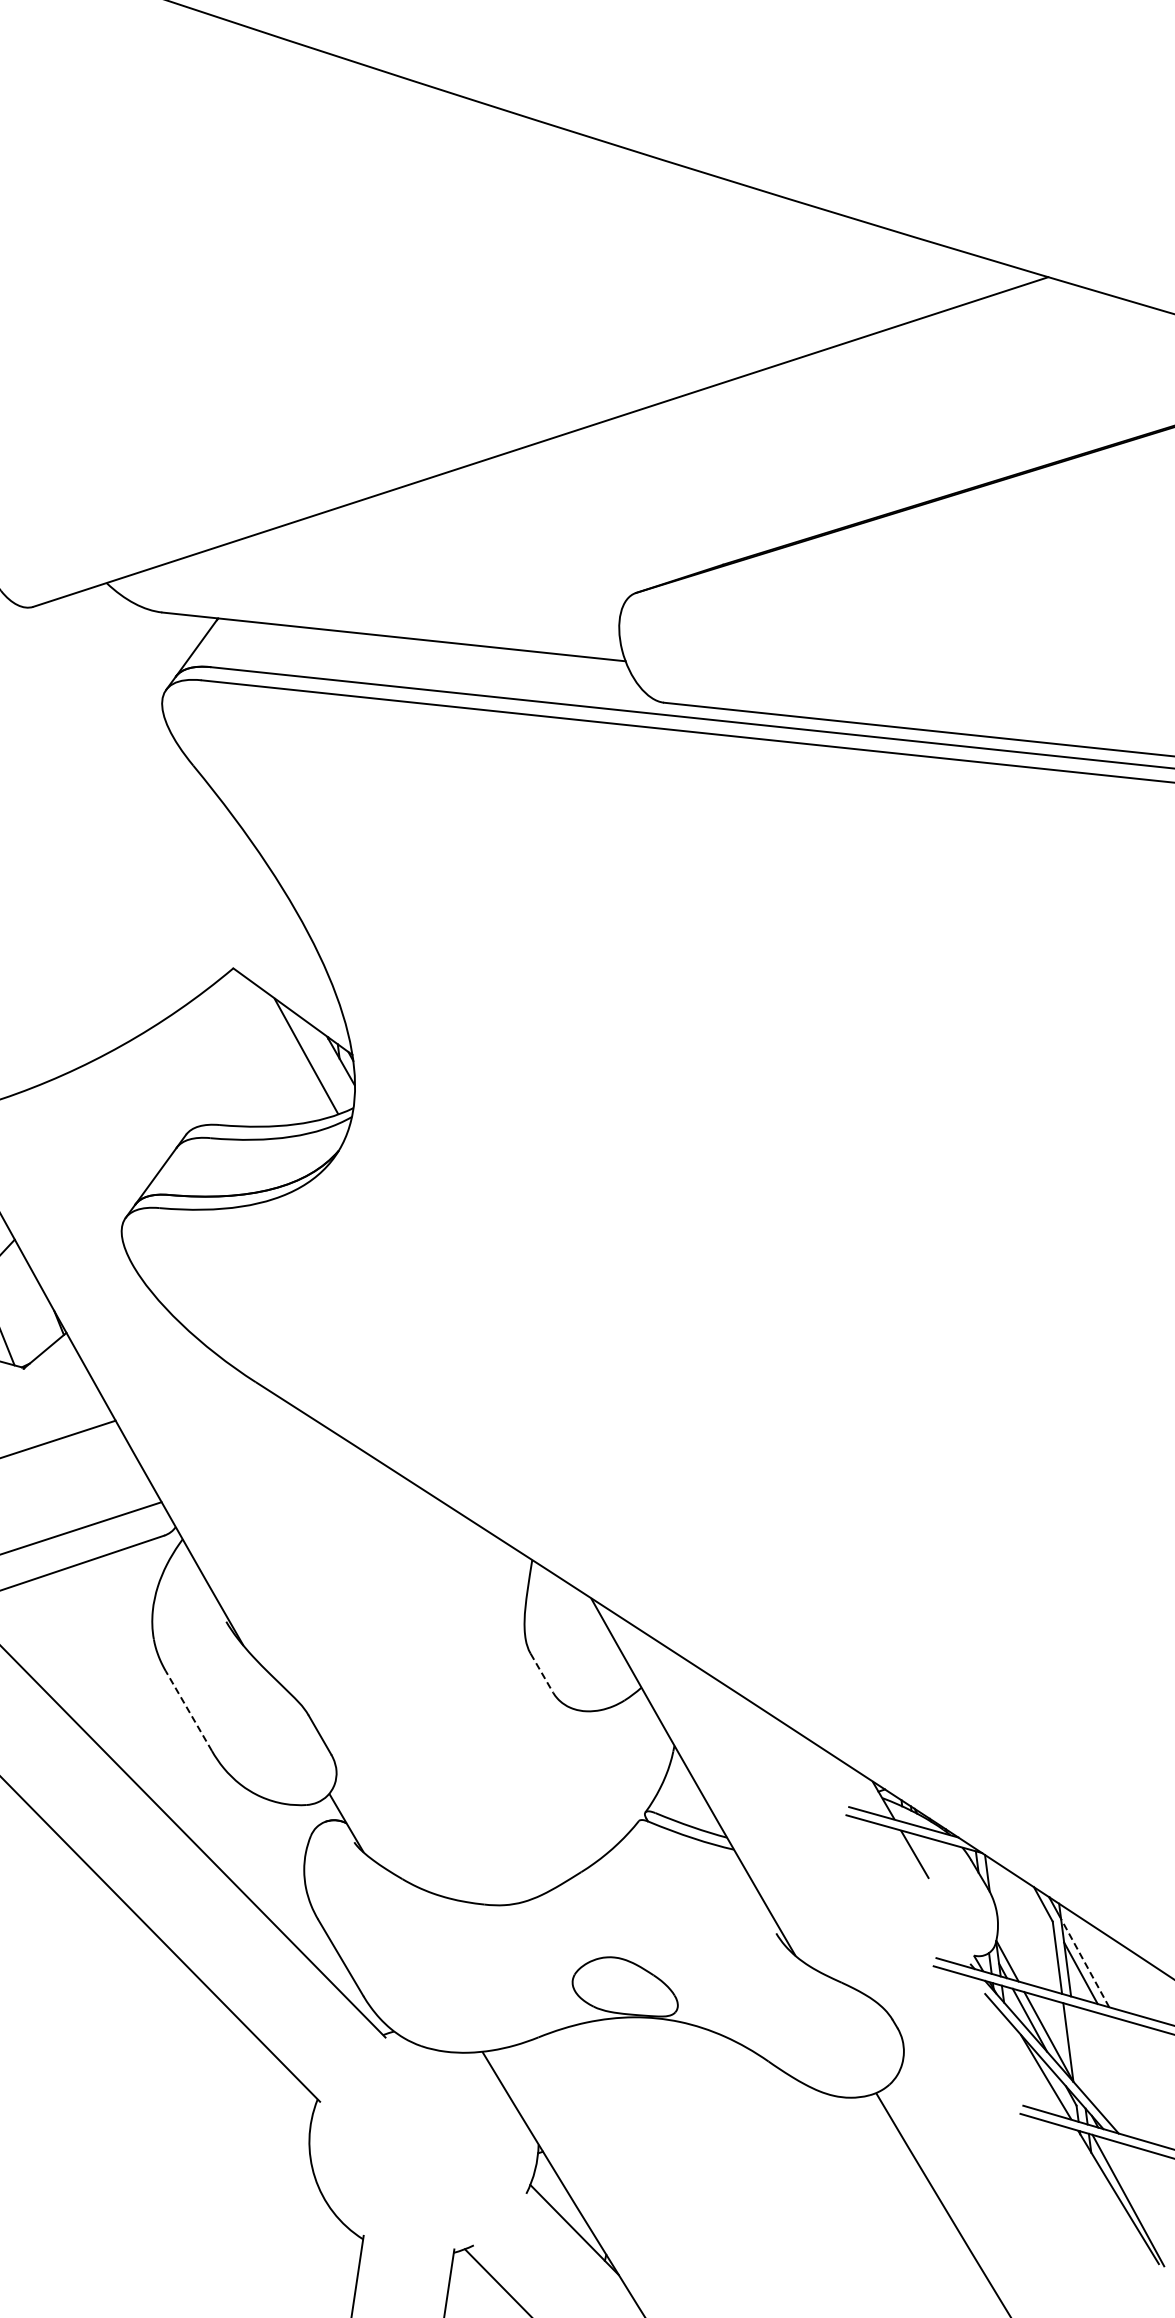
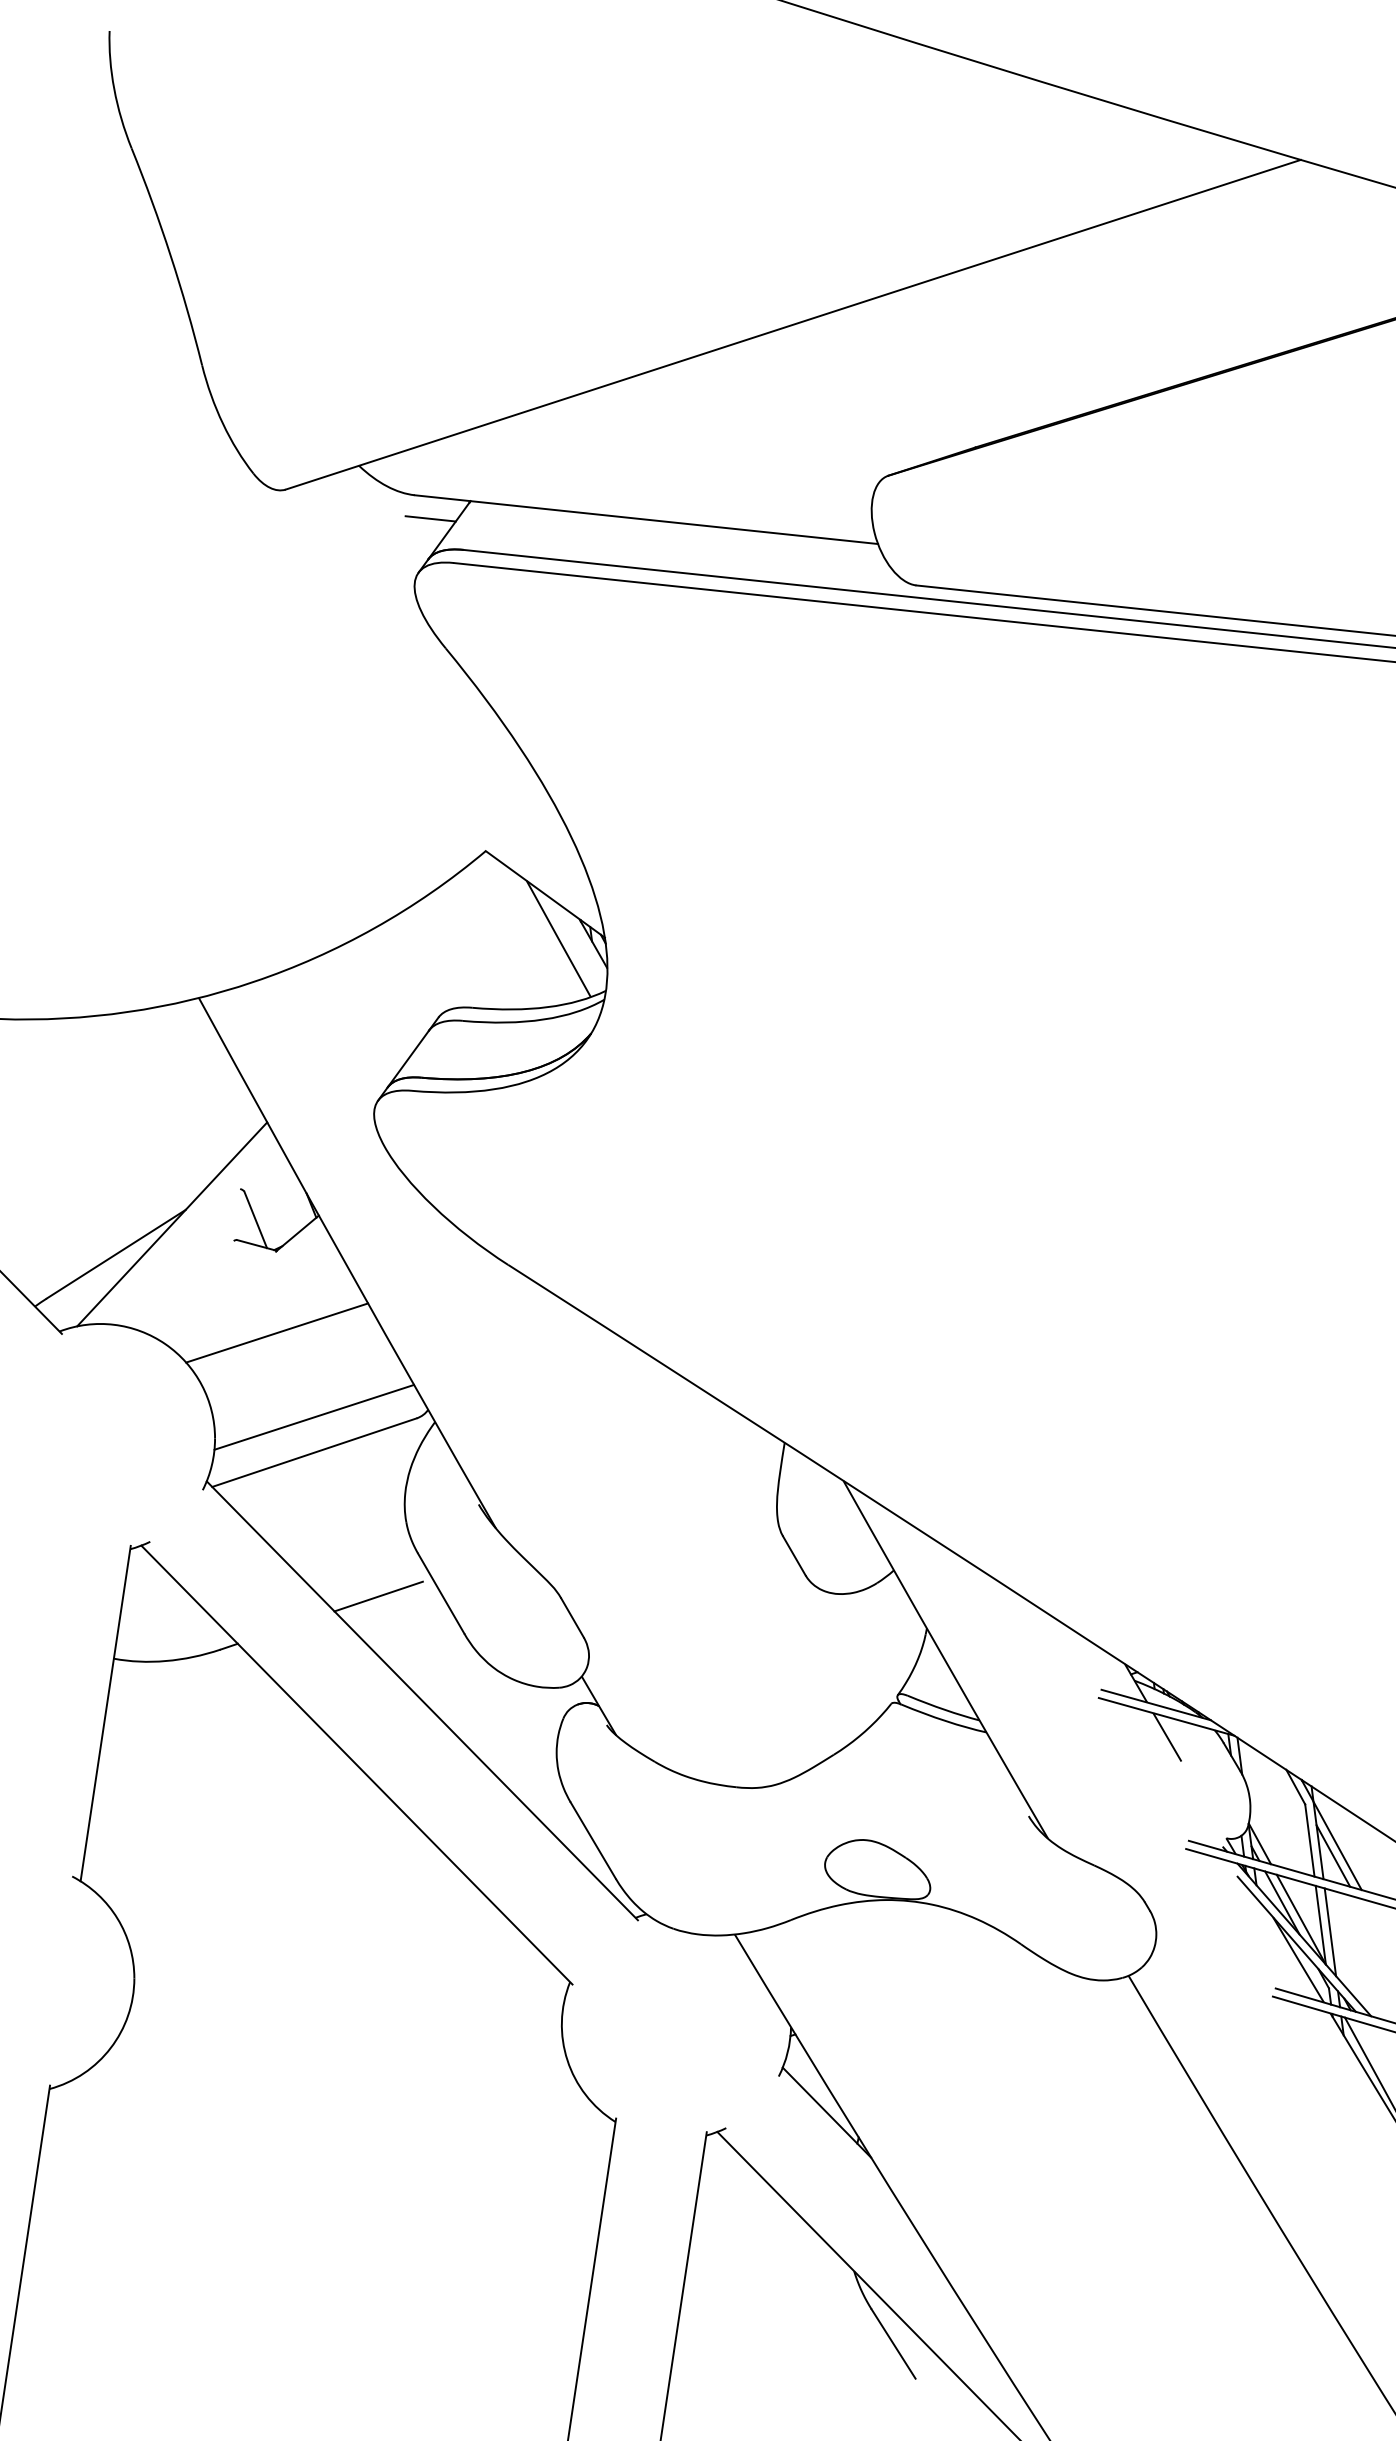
line: (178, 635) -> (430, 518), added
line: (542, 1673) -> (794, 1556), dashed -> solid
line: (189, 1710) -> (441, 1593), dashed -> solid
line: (126, 1713) -> (378, 1596), added
line: (1085, 1962) -> (1337, 1845), dashed -> solid
line: (1078, 2049) -> (1330, 1932), added

